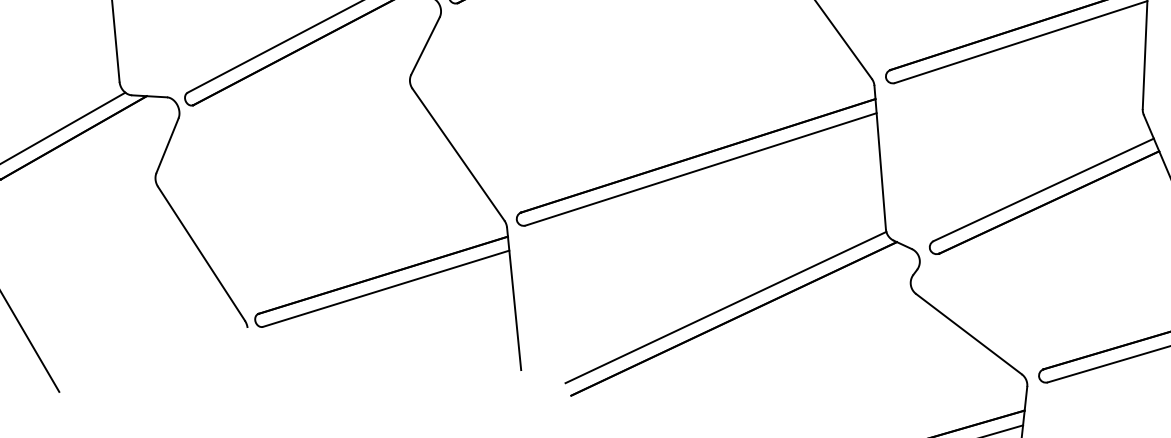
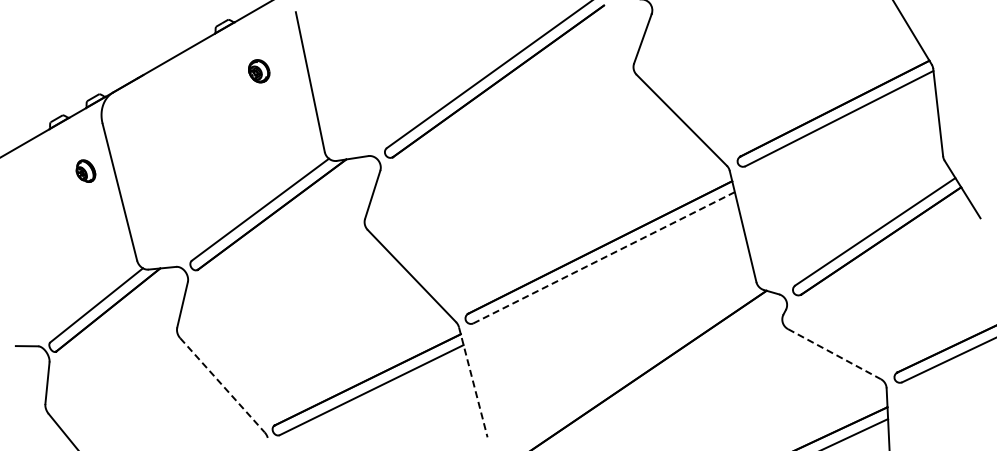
line: (701, 169) -> (604, 257), solid -> dashed
line: (201, 253) -> (222, 385), solid -> dashed
line: (514, 299) -> (473, 382), solid -> dashed
line: (725, 308) -> (640, 363), removed
line: (968, 334) -> (834, 354), solid -> dashed

